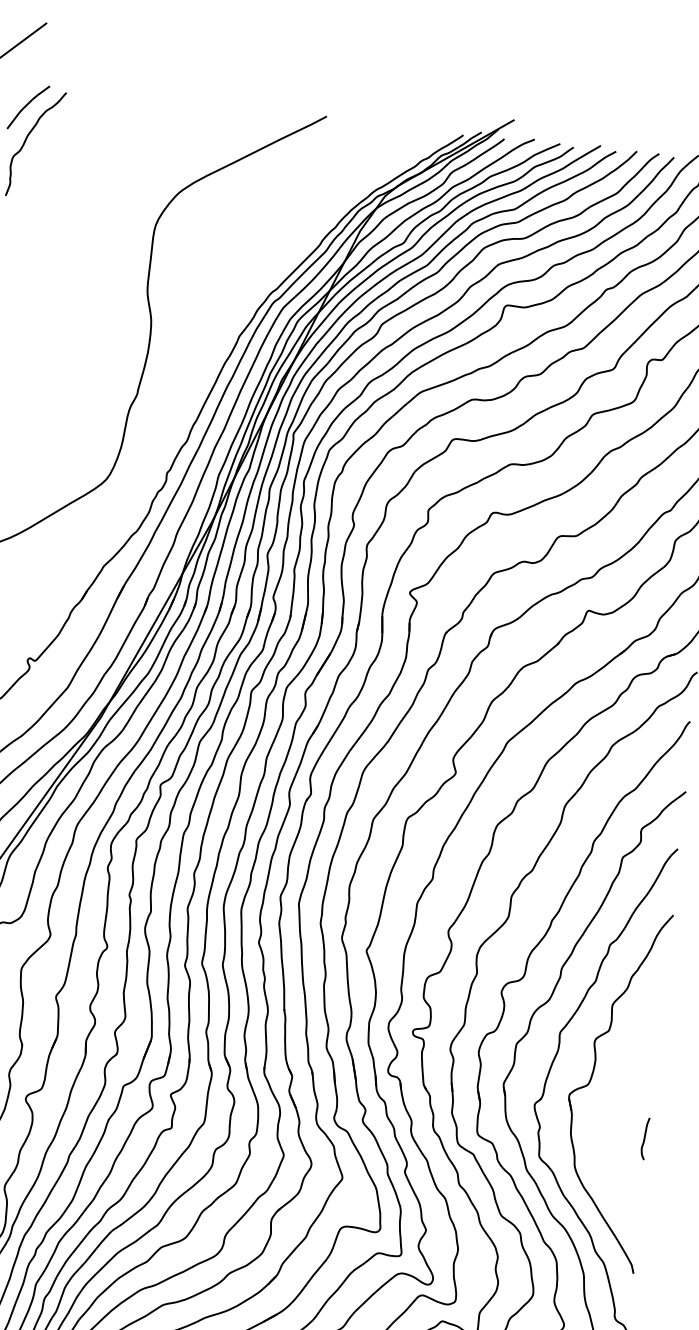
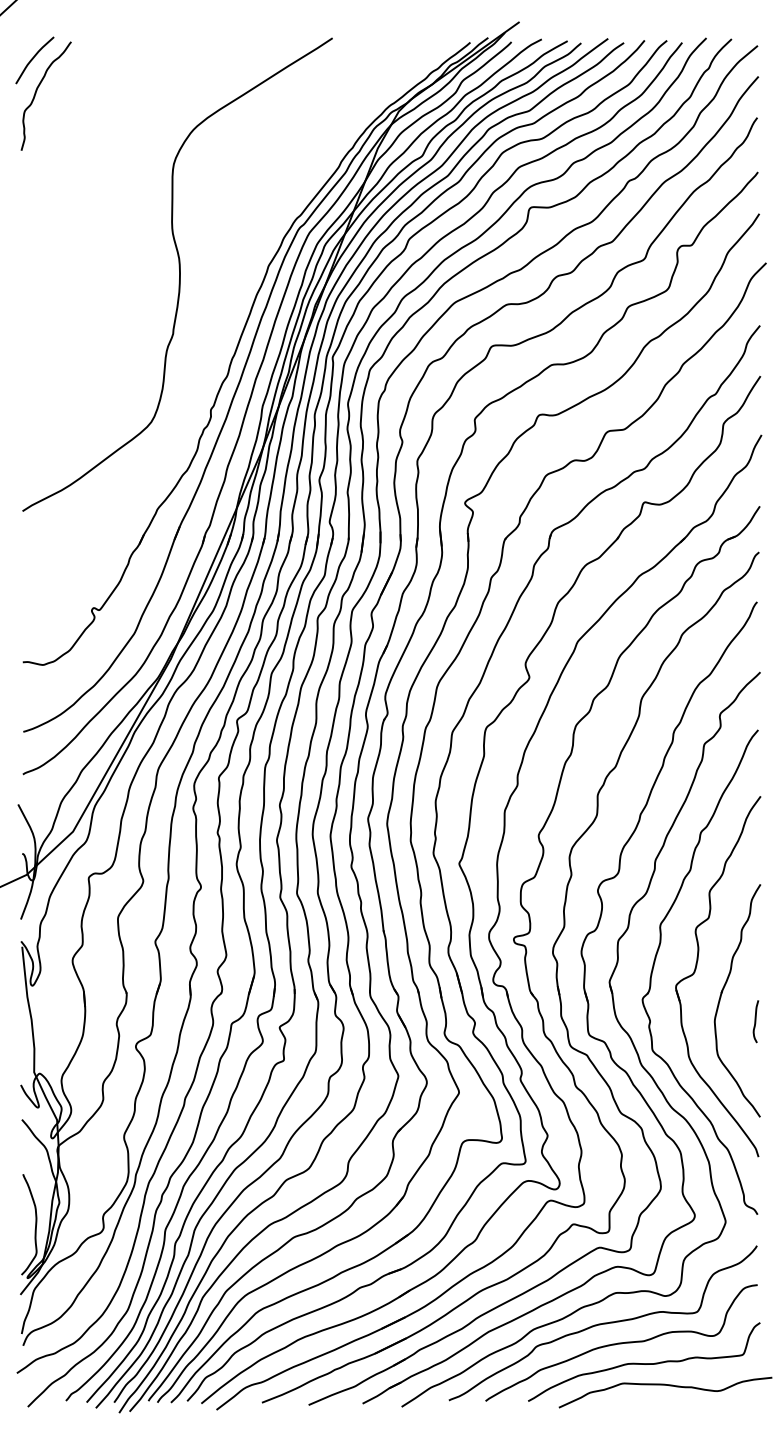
part: (614, 1108) -> (722, 994), added

